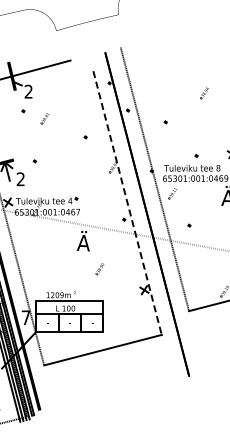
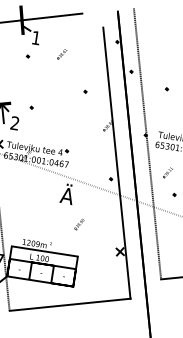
text: (28, 91) -> (36, 37), 2 -> 1
part: (44, 118) -> (61, 53), moved
part: (172, 193) -> (167, 172), moved
line: (127, 203) -> (116, 163), dashed -> solid

